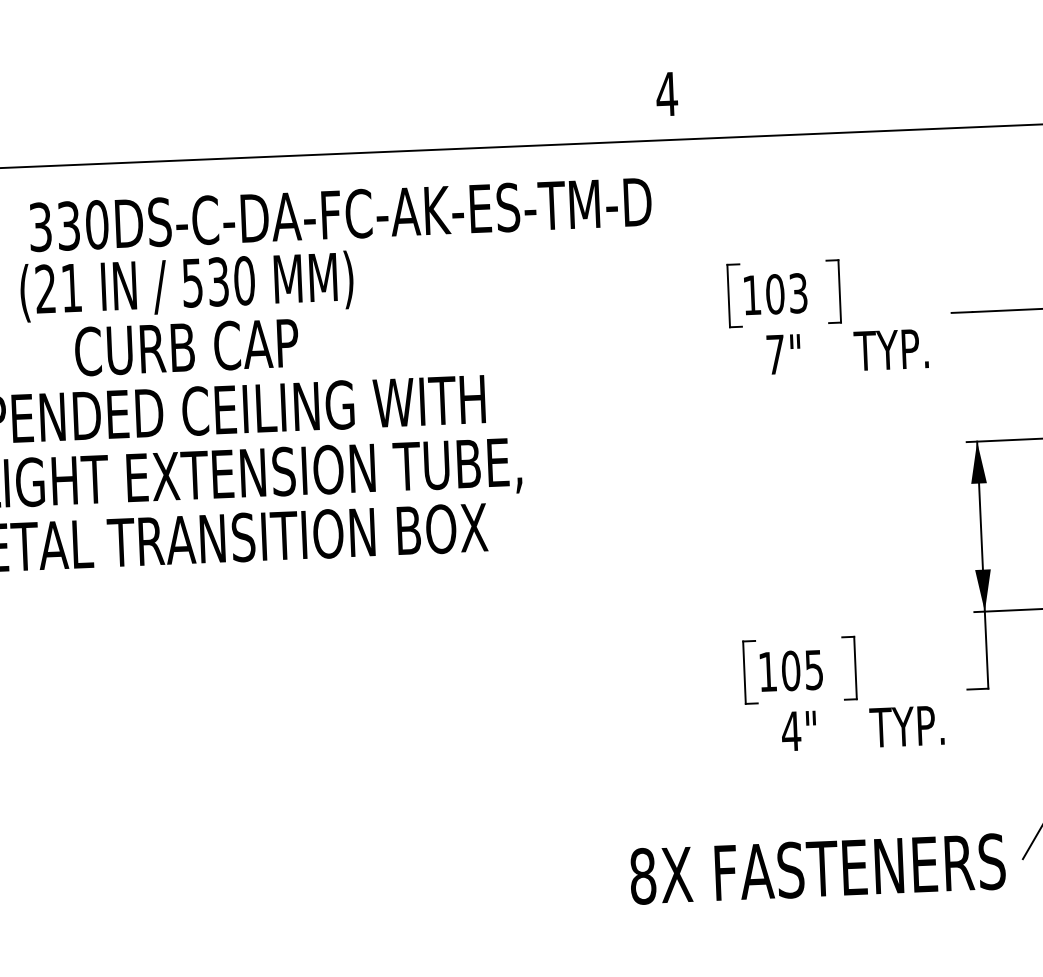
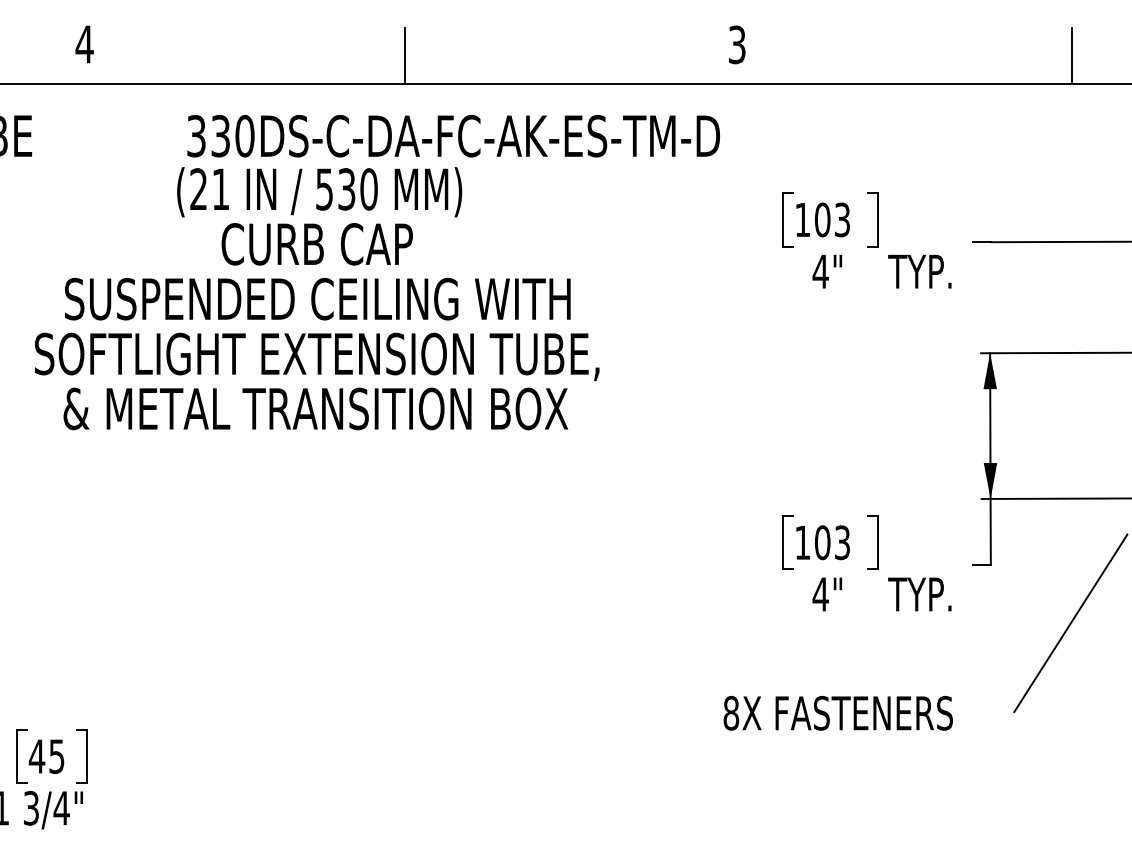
text: (667, 93) -> (737, 44), 4 -> 3
line: (280, 122) -> (405, 55), added
text: (775, 354) -> (820, 271), 7" -> 4"
text: (814, 669) -> (842, 542), 105 -> 103
part: (816, 869) -> (837, 713), size x0.71

